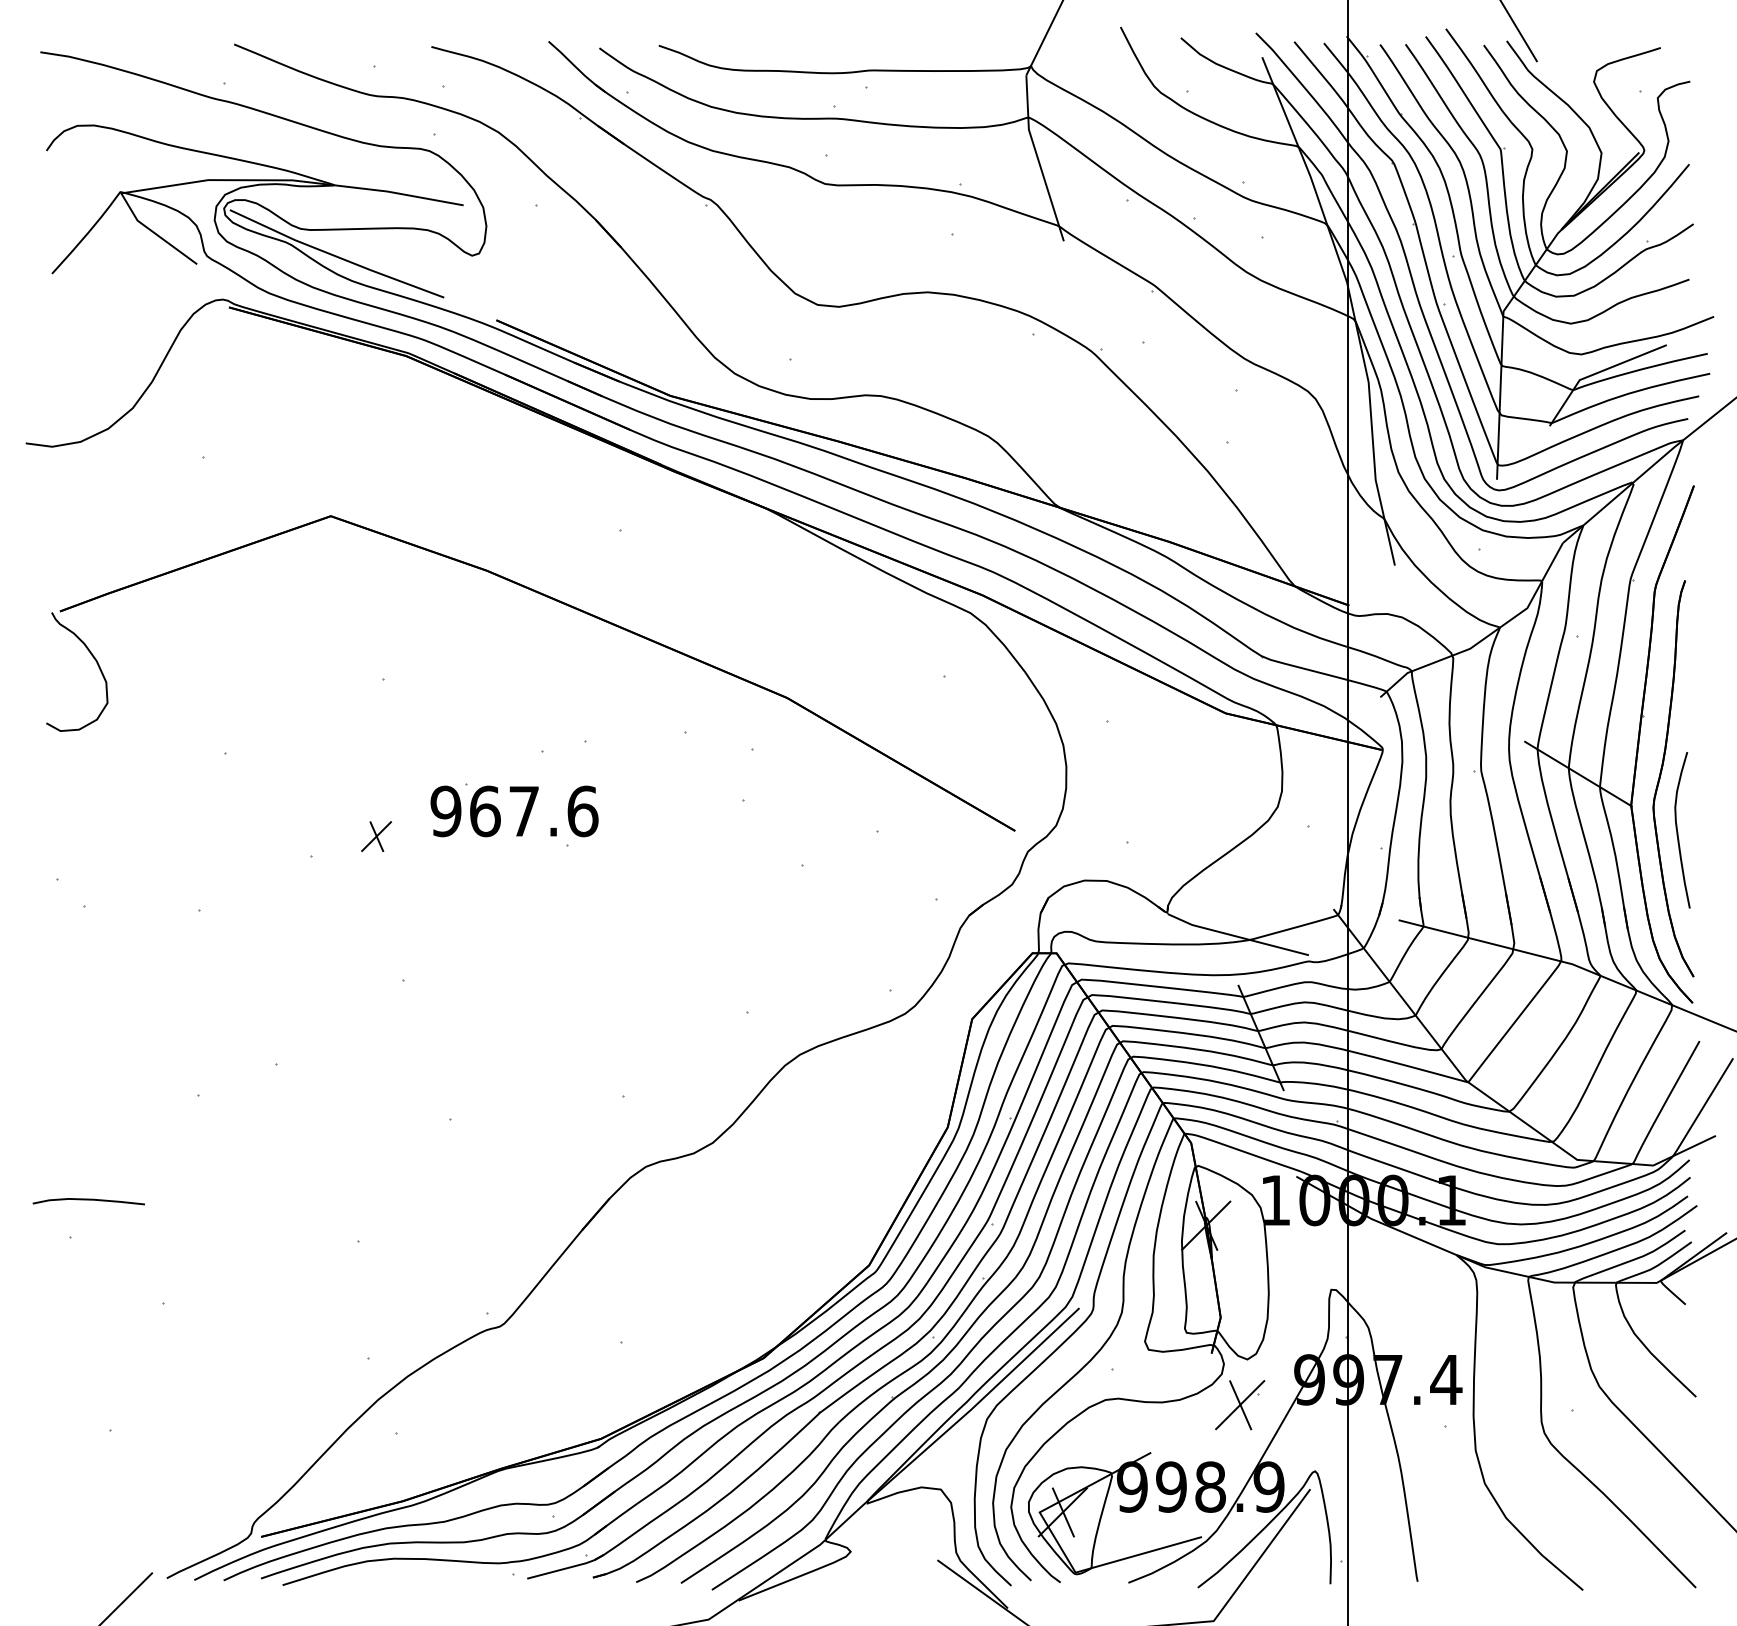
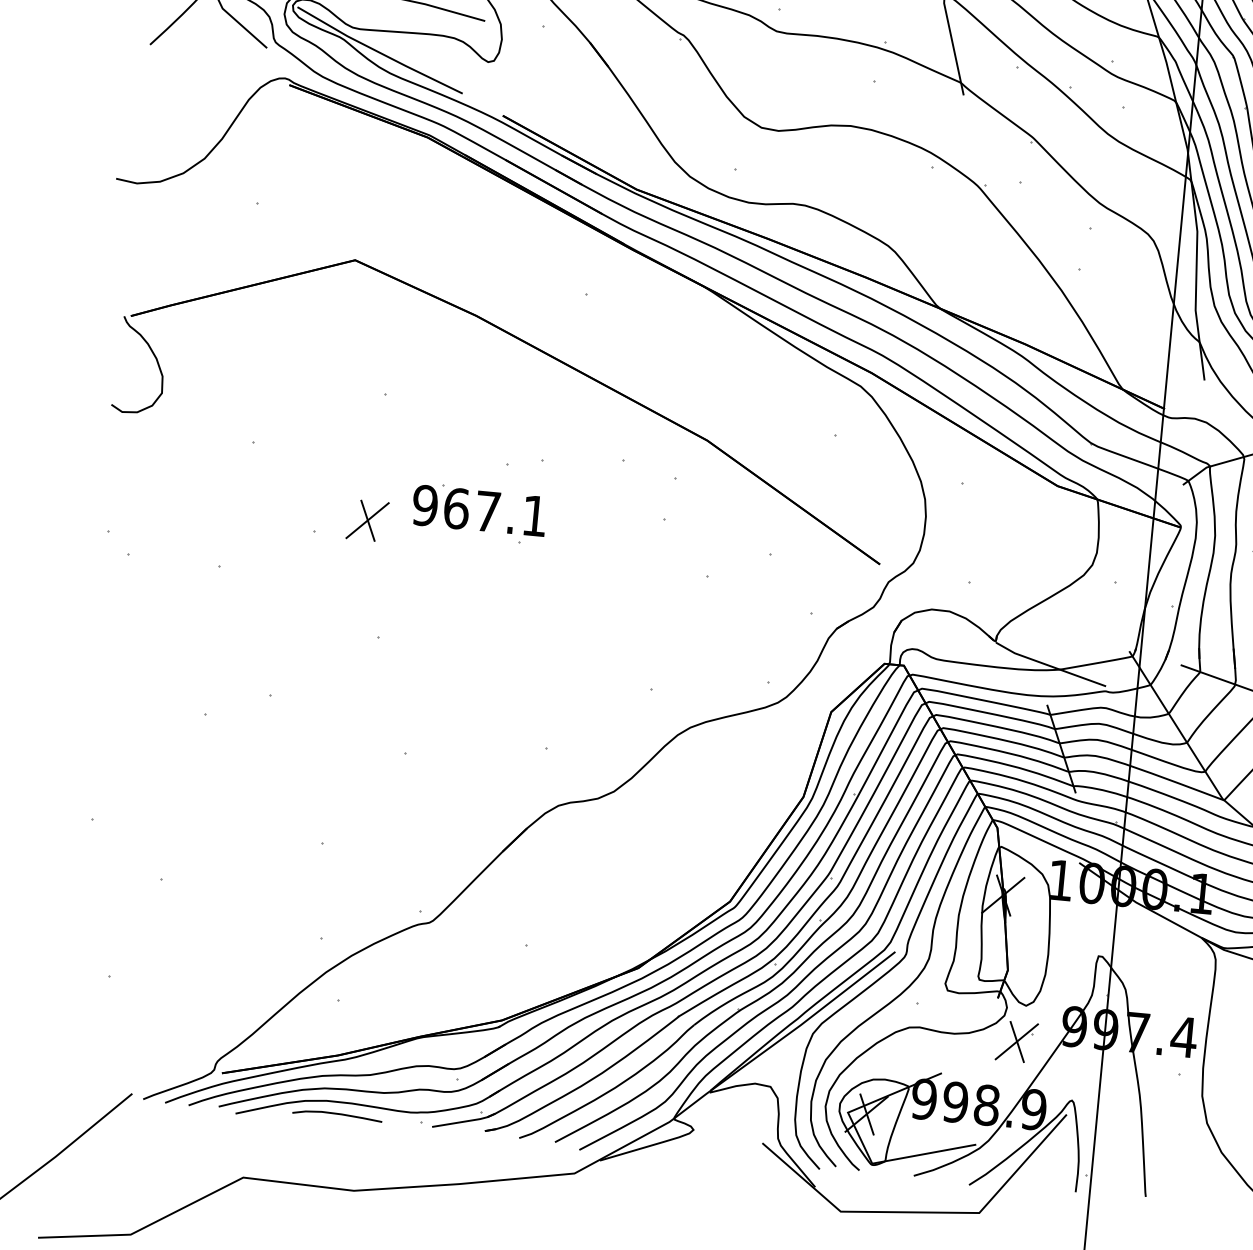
text: (582, 811) -> (534, 516), 967.6 -> 967.1
part: (376, 836) -> (367, 520), size x1.67
curve: (88, 1200) -> (337, 1114), moved

